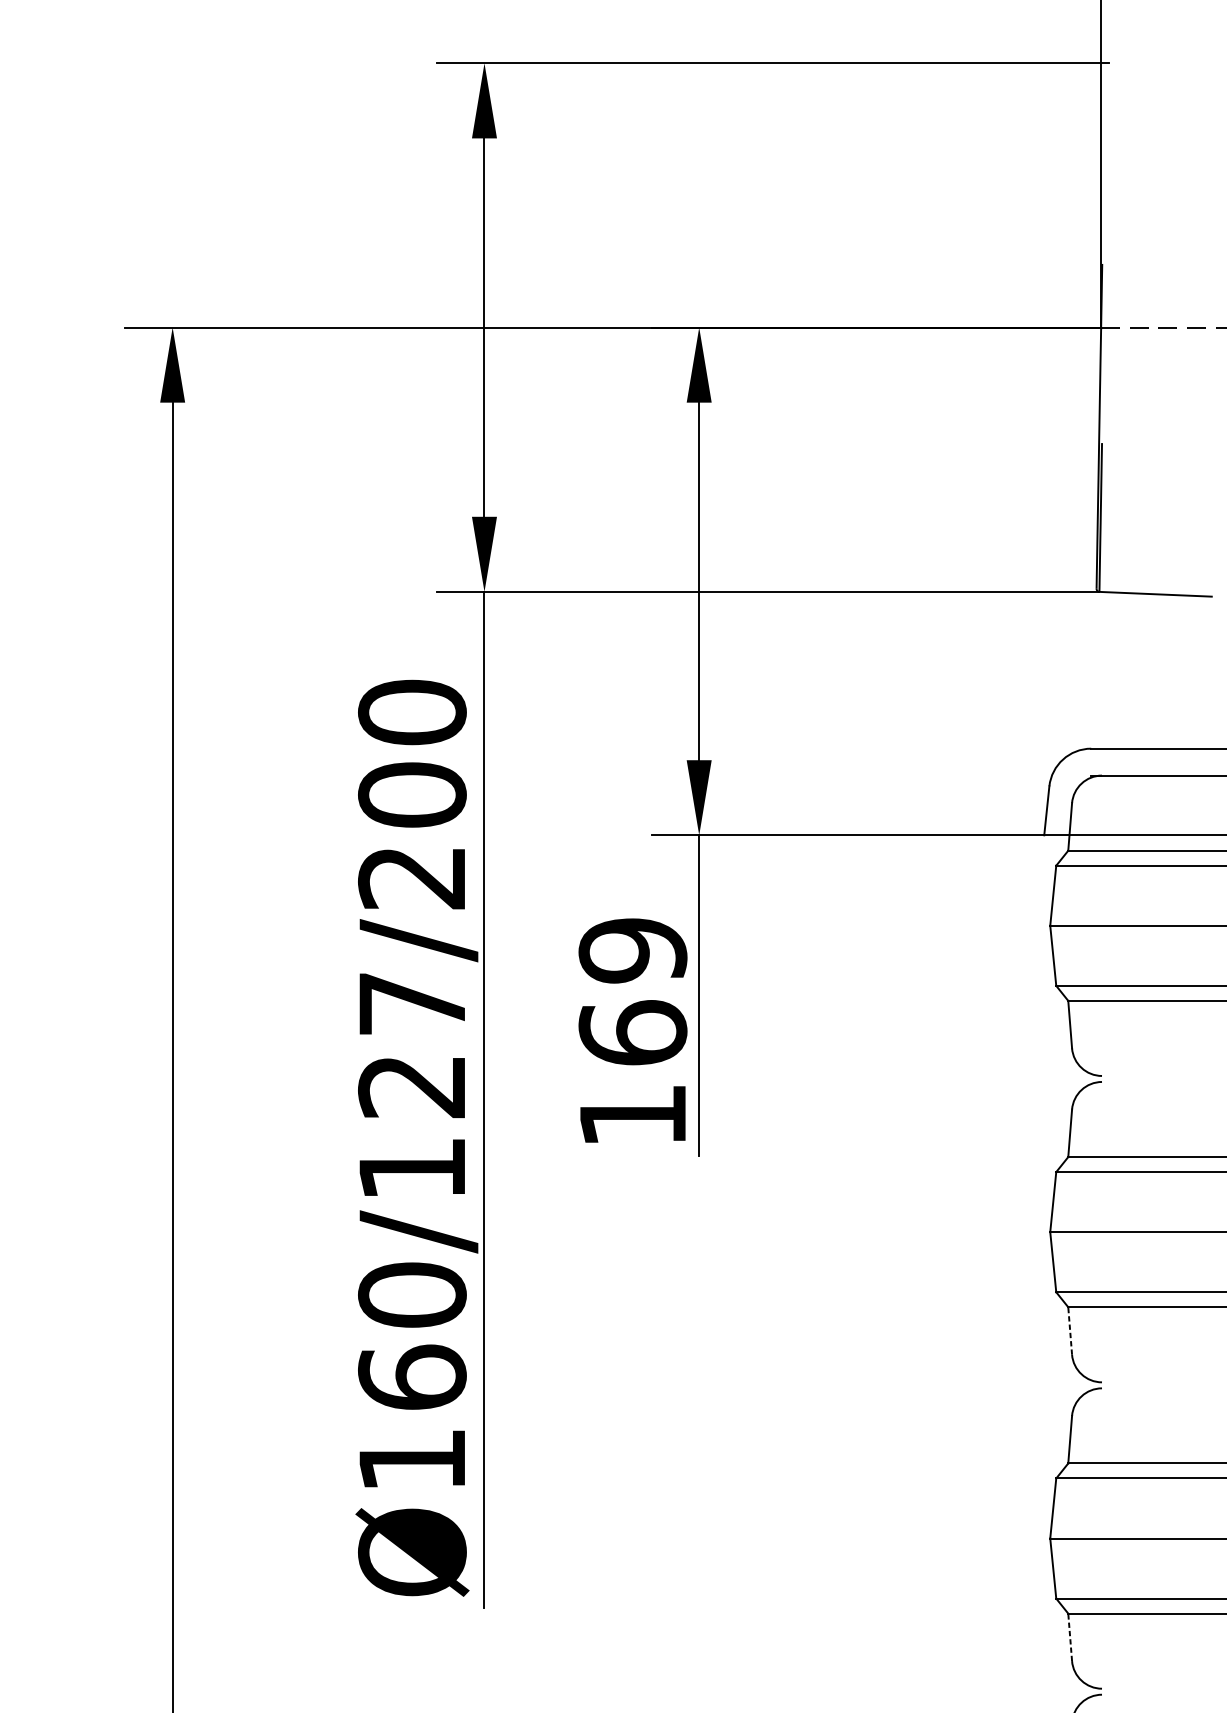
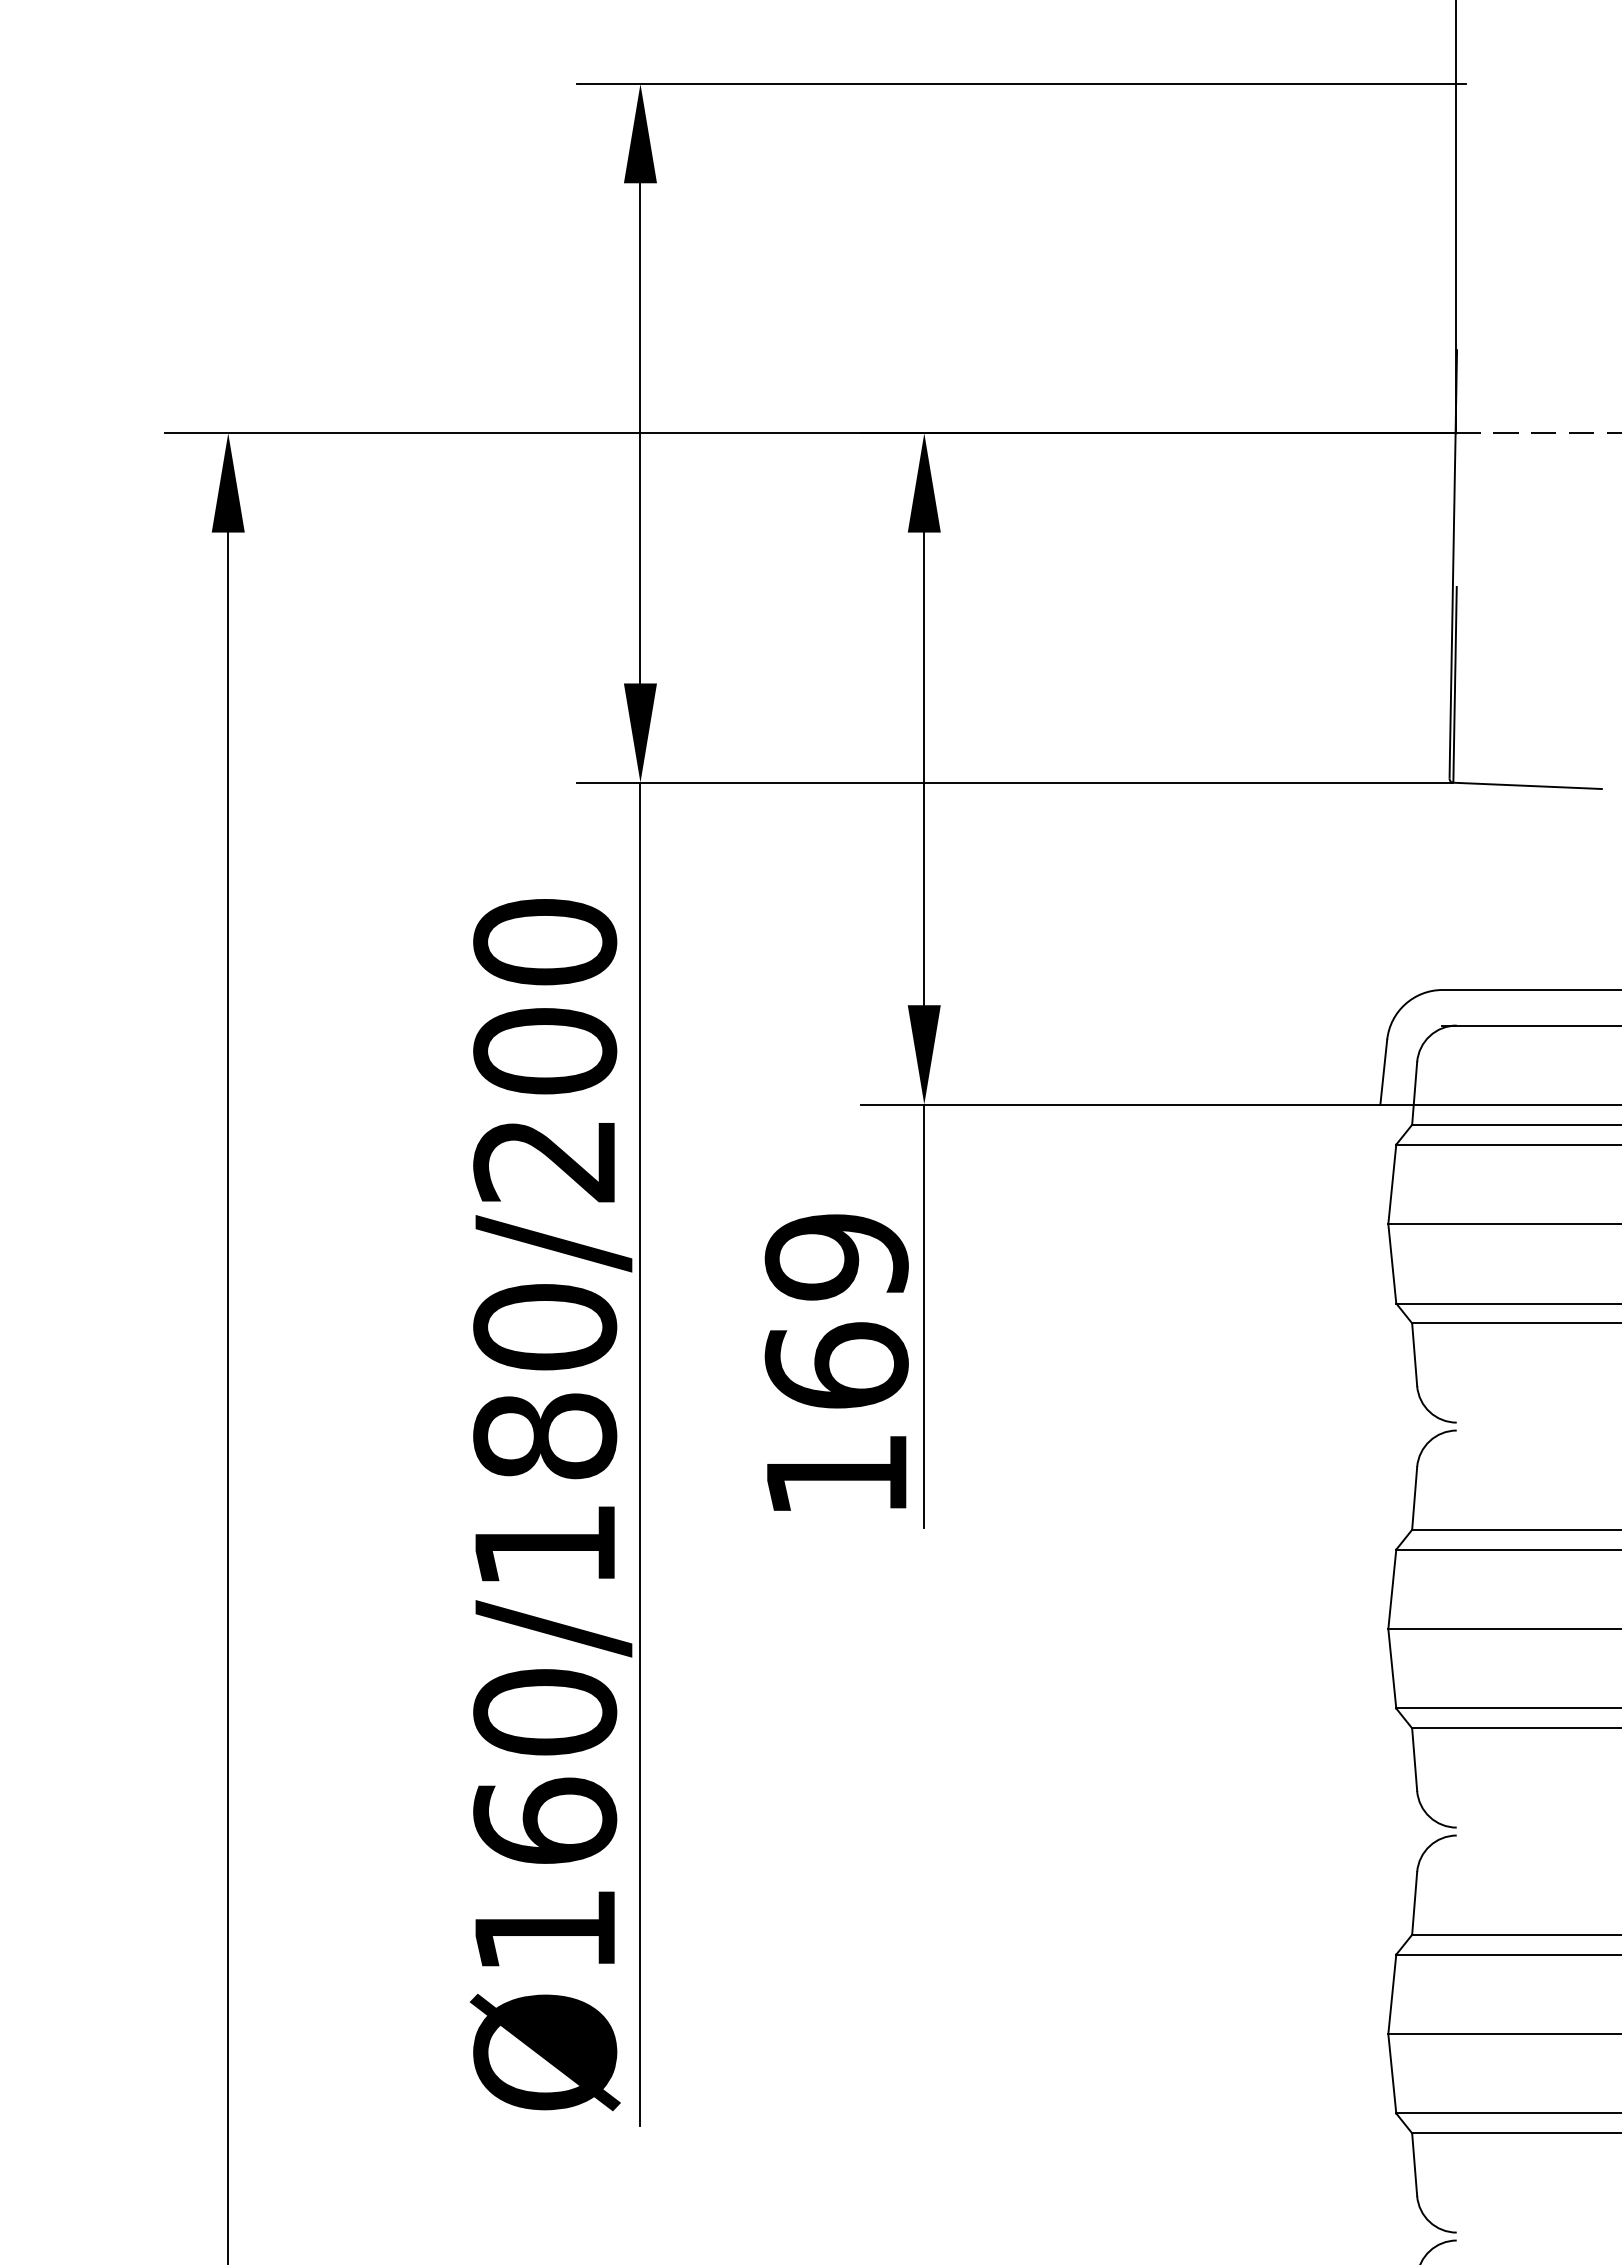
text: (412, 1044) -> (545, 1381), Ø160/127/200 -> Ø160/180/200
line: (1070, 1330) -> (1414, 1759), dashed -> solid
line: (1070, 1637) -> (1414, 2164), dashed -> solid

